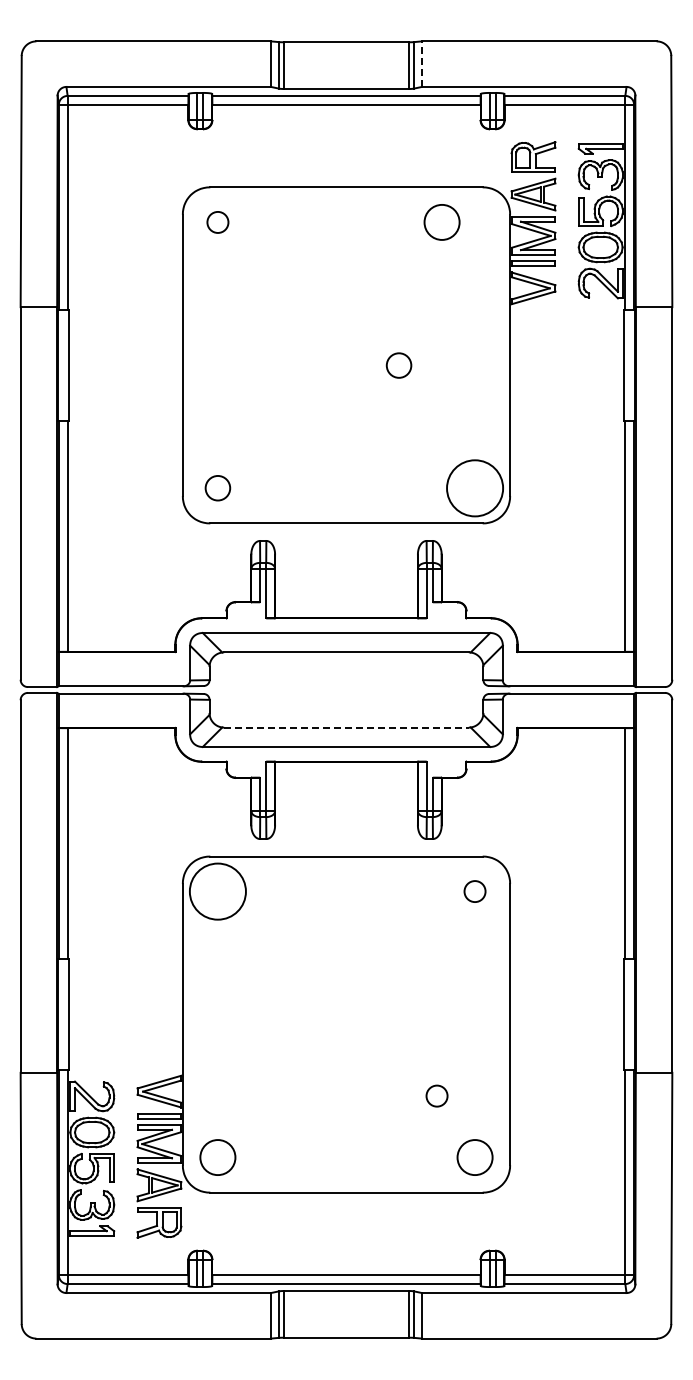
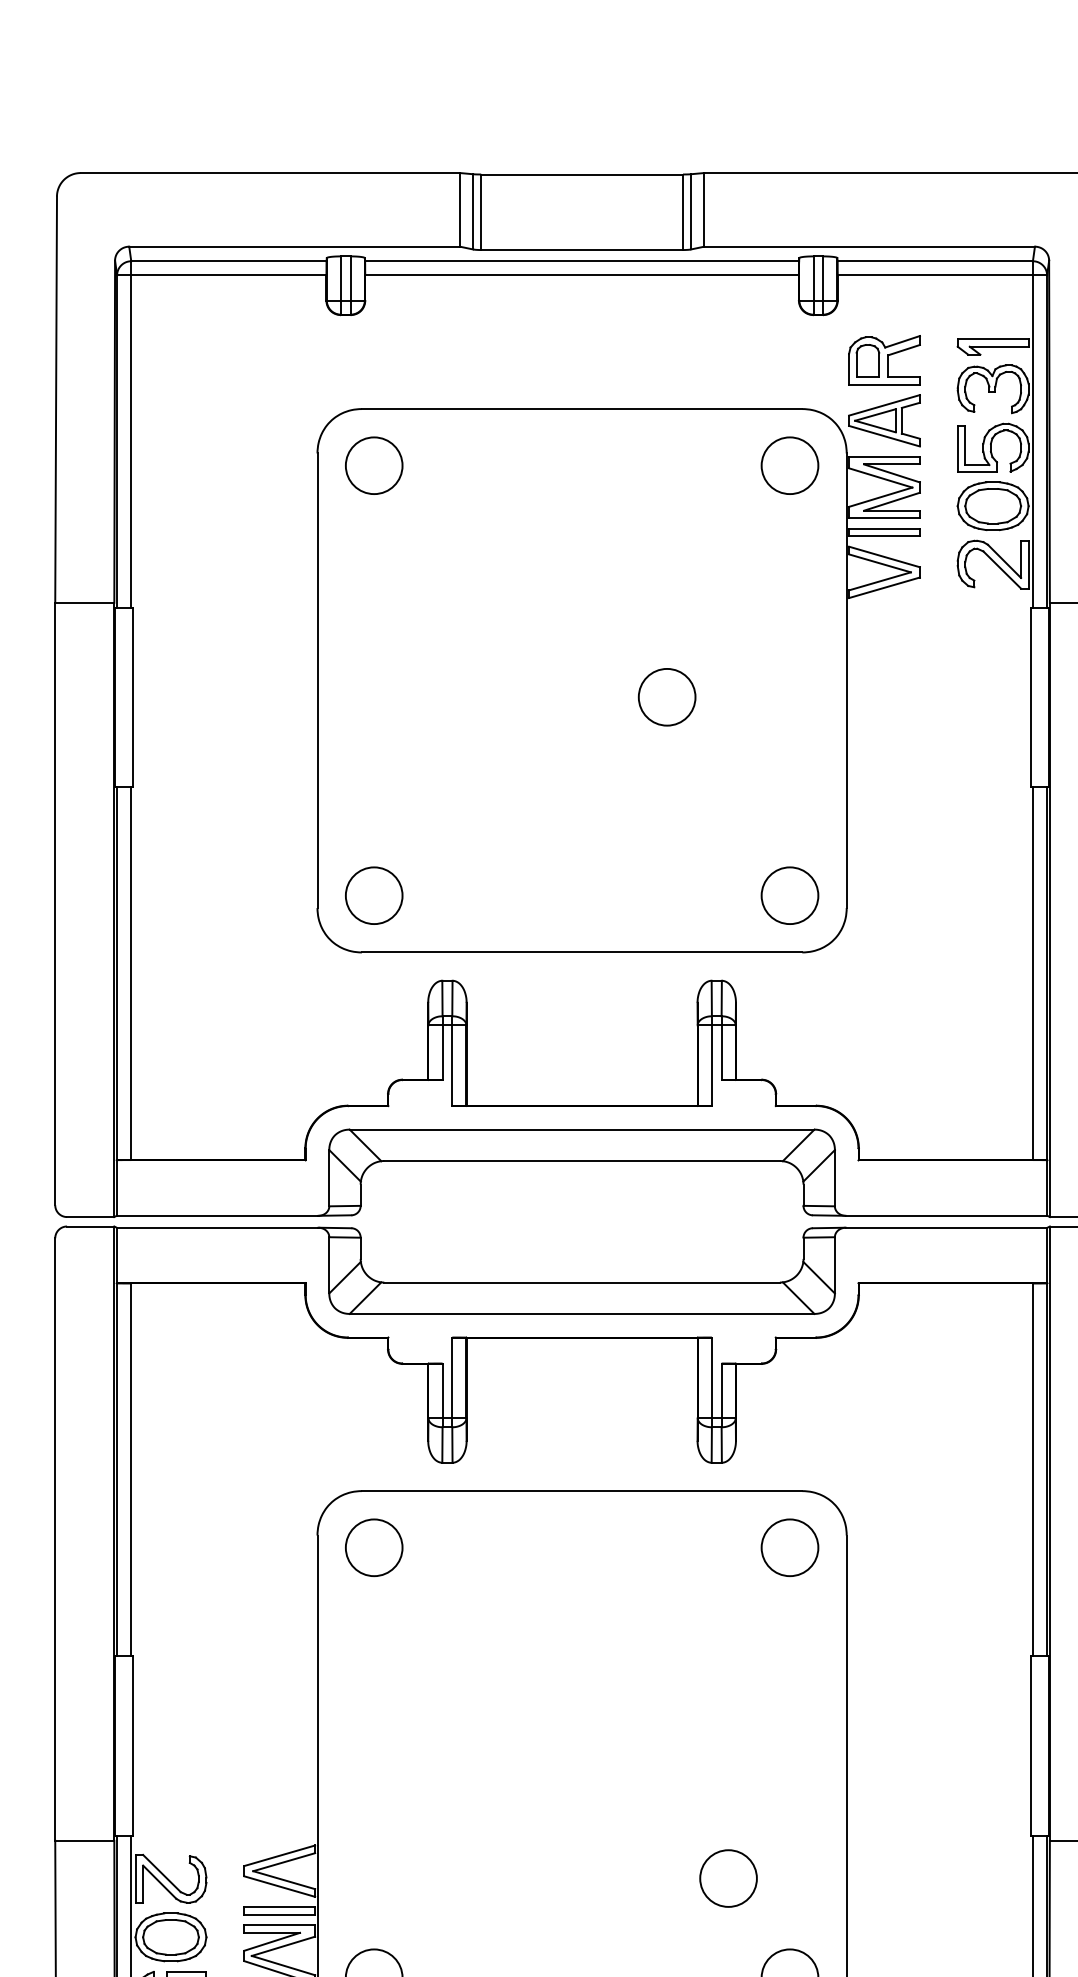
line: (422, 64) -> (704, 210), dashed -> solid
circle: (217, 222) -> (373, 465), size x1.67
circle: (441, 222) -> (789, 465), moved
circle: (398, 365) -> (666, 697), size x1.43
circle: (217, 487) -> (373, 894), size x1.43
circle: (474, 487) -> (789, 894), size x0.62
line: (346, 727) -> (582, 1282), dashed -> solid
circle: (217, 891) -> (373, 1547), size x0.62
circle: (474, 891) -> (789, 1547), size x1.67
circle: (436, 1095) -> (727, 1877), size x1.67

